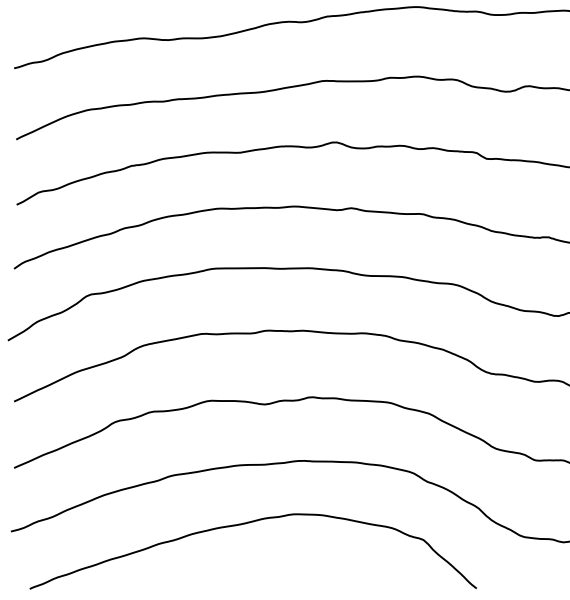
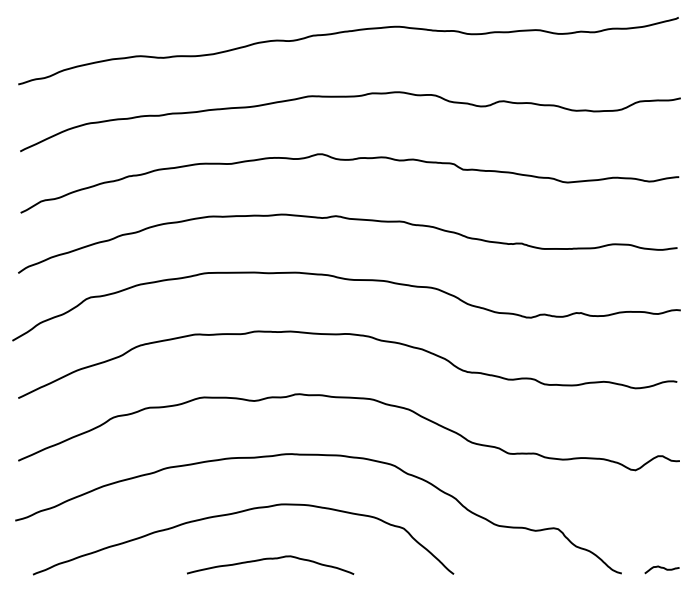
curve: (281, 572) -> (270, 559), added

